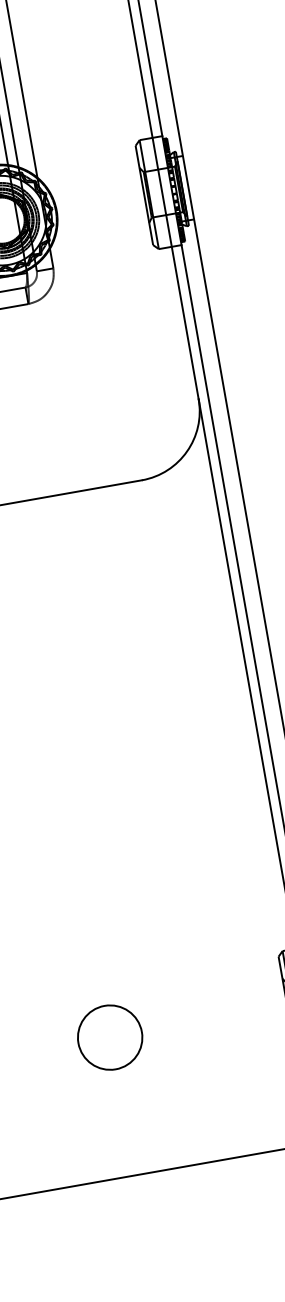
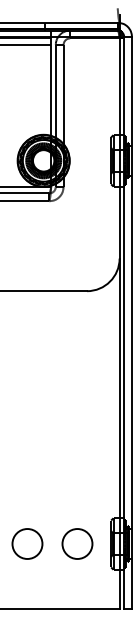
circle: (215, 1017) -> (77, 543), added

